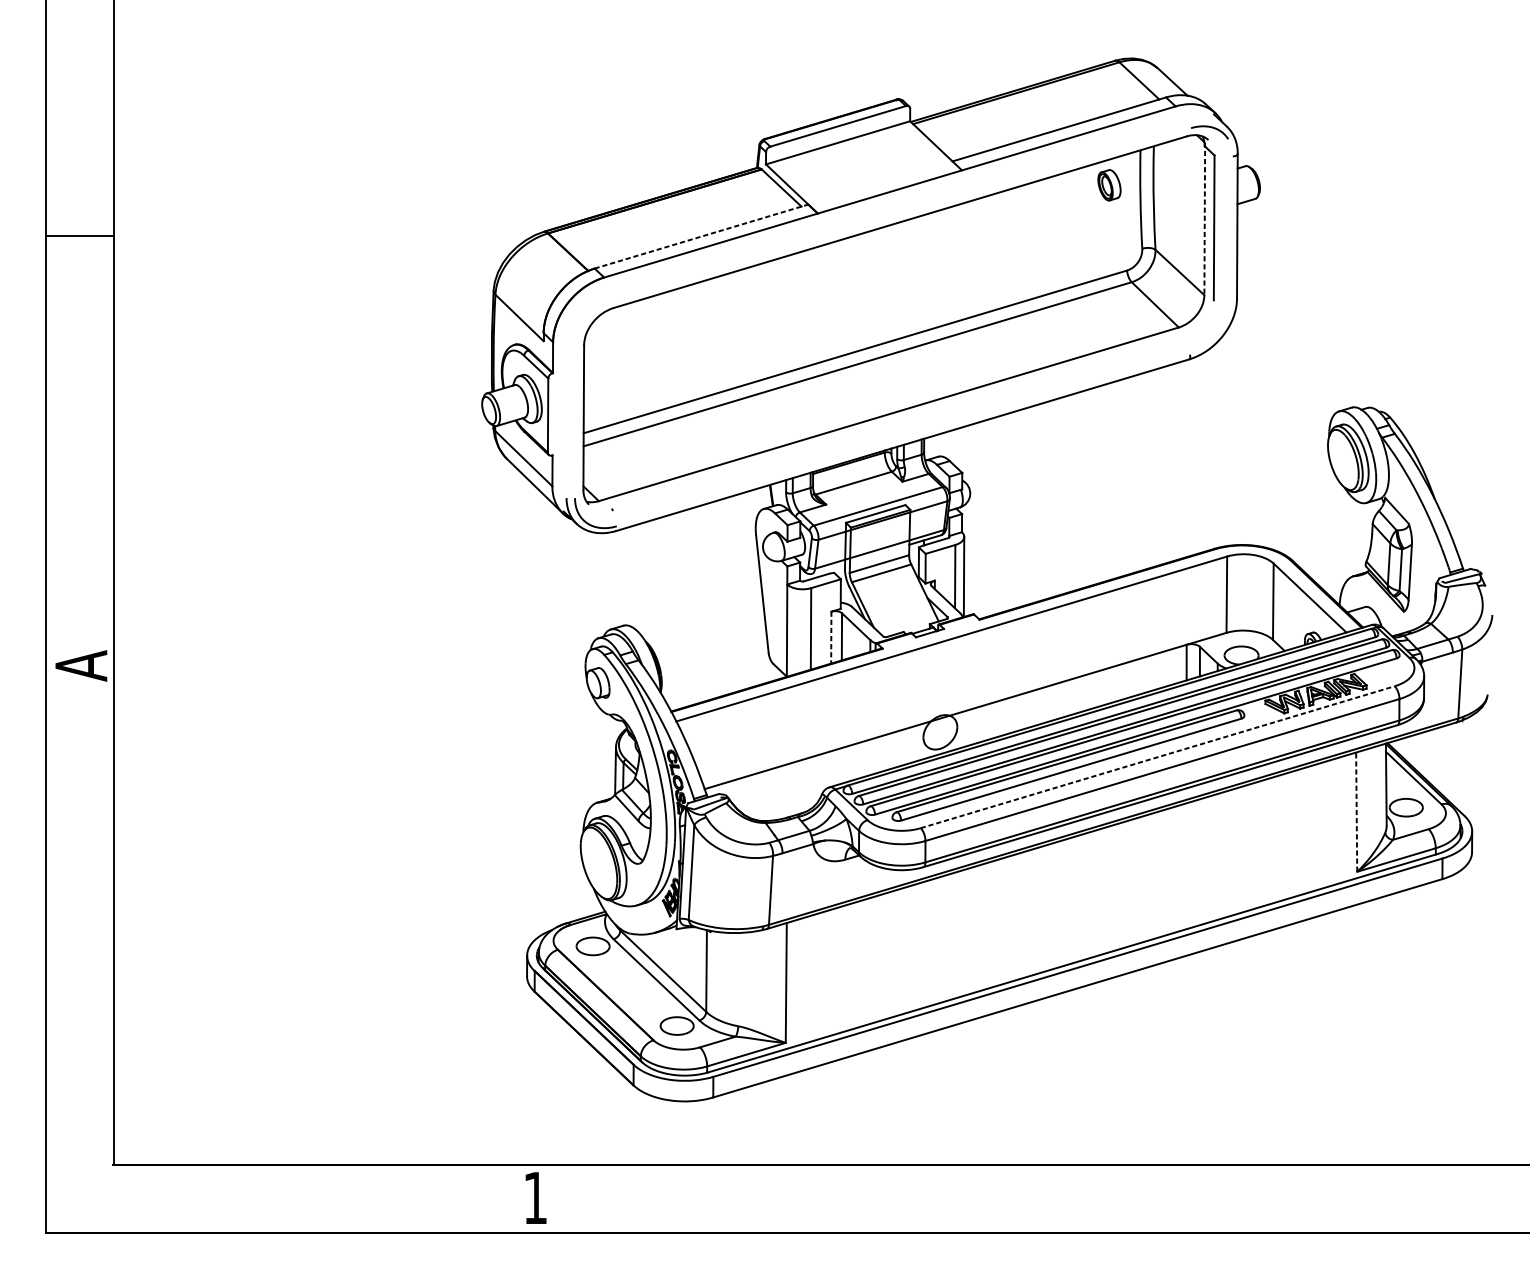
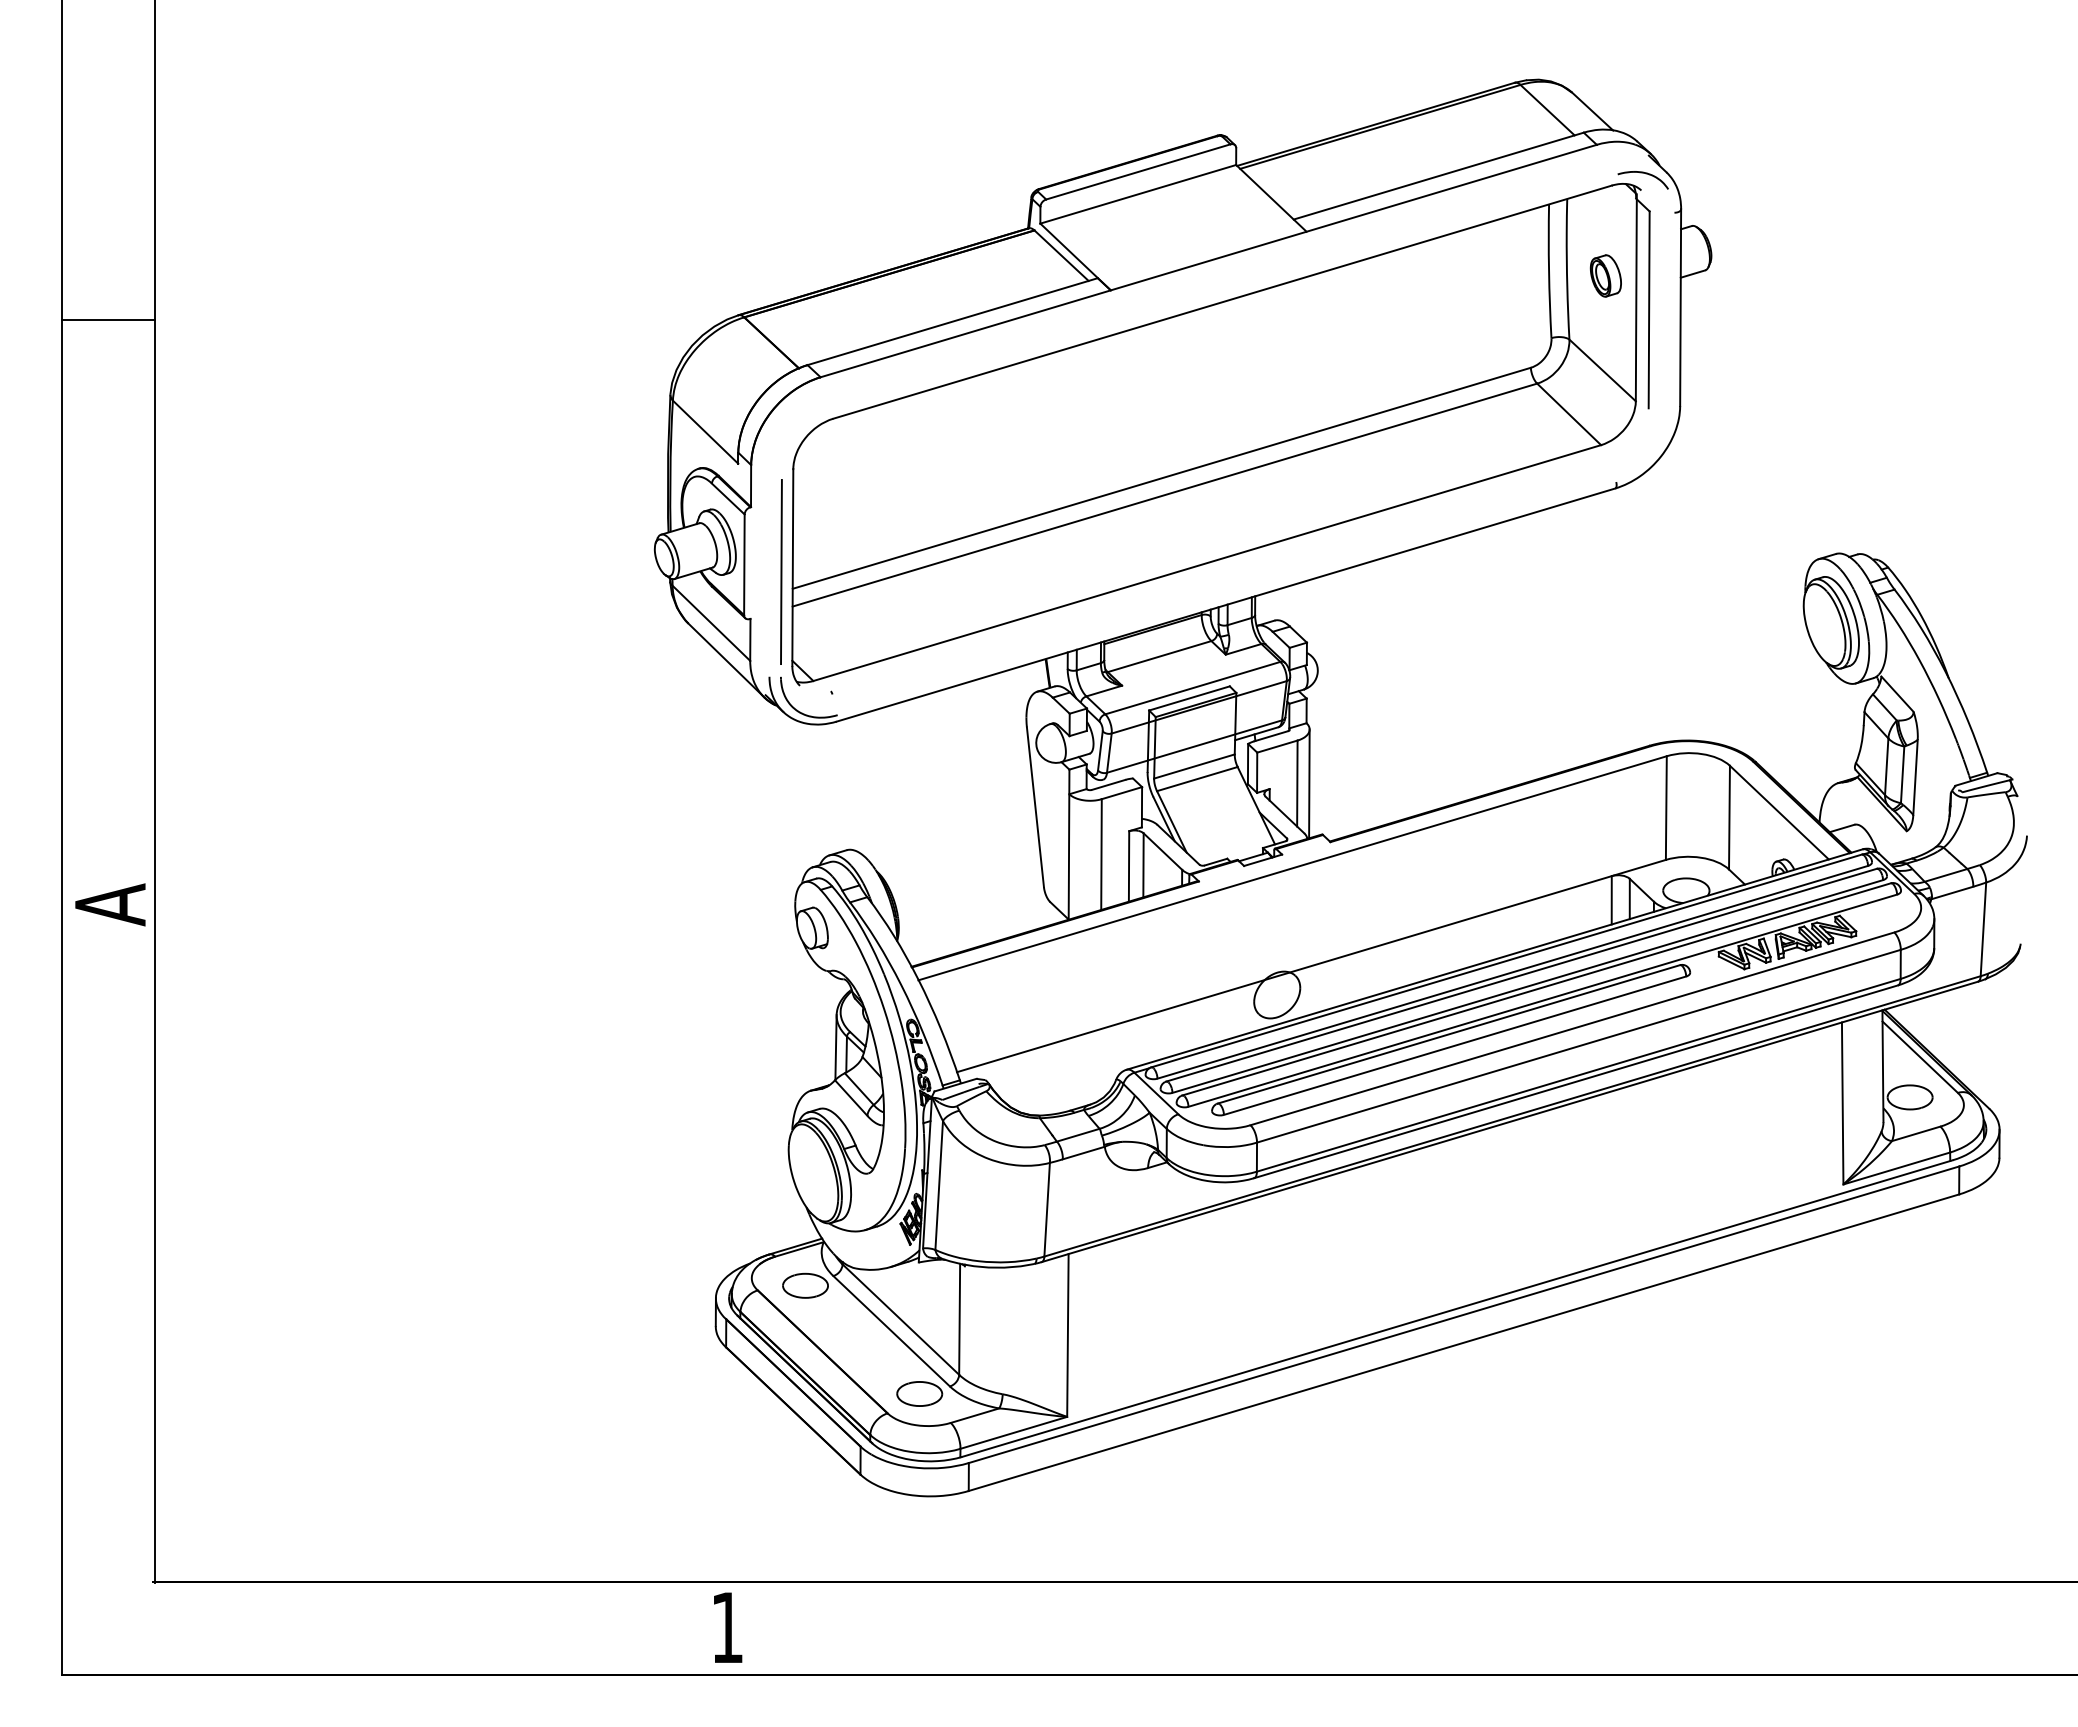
part: (1109, 184) -> (1605, 275), moved
line: (1204, 219) -> (1636, 298), dashed -> solid
line: (702, 236) -> (953, 321), dashed -> solid
line: (575, 420) -> (781, 571), added
line: (831, 637) -> (1129, 866), dashed -> solid
line: (1157, 756) -> (1572, 1028), dashed -> solid
line: (1356, 812) -> (1842, 1103), dashed -> solid

